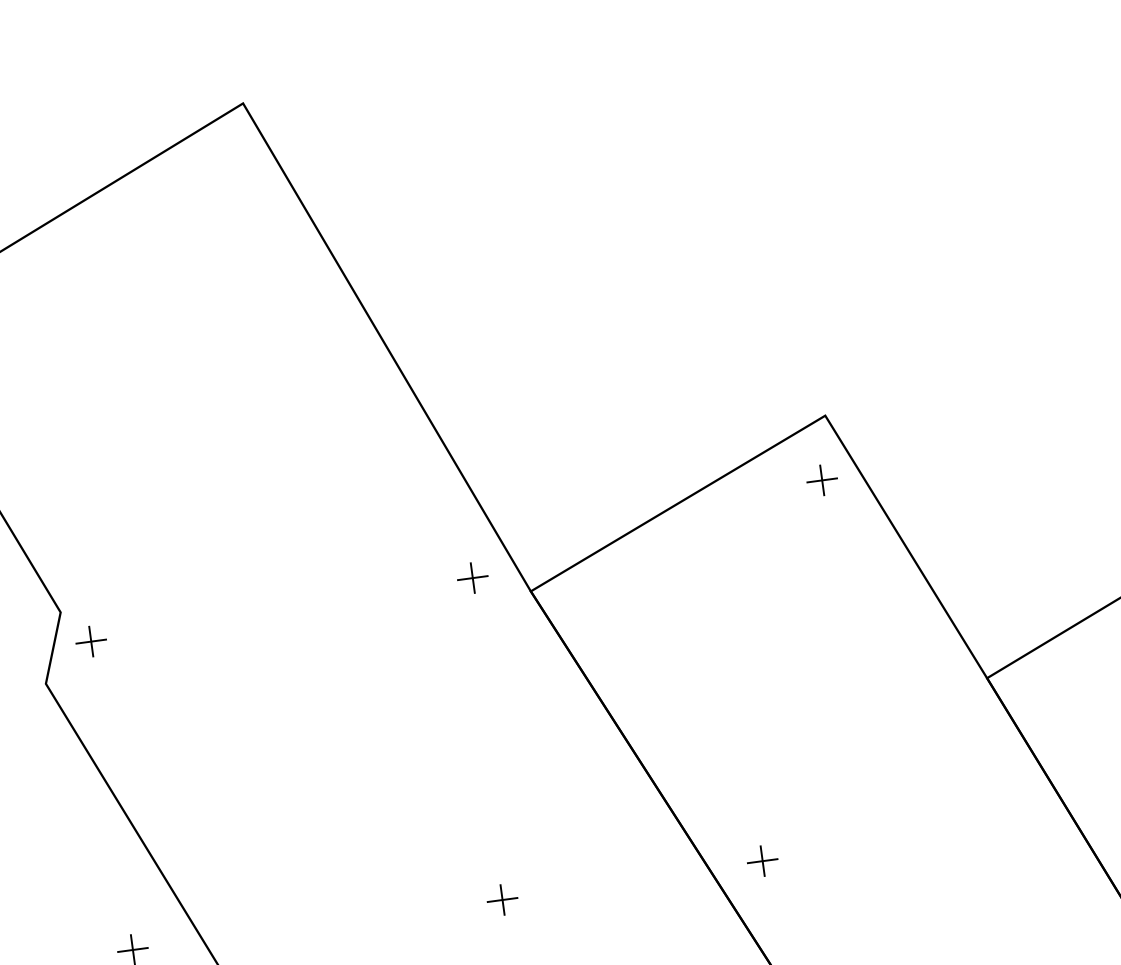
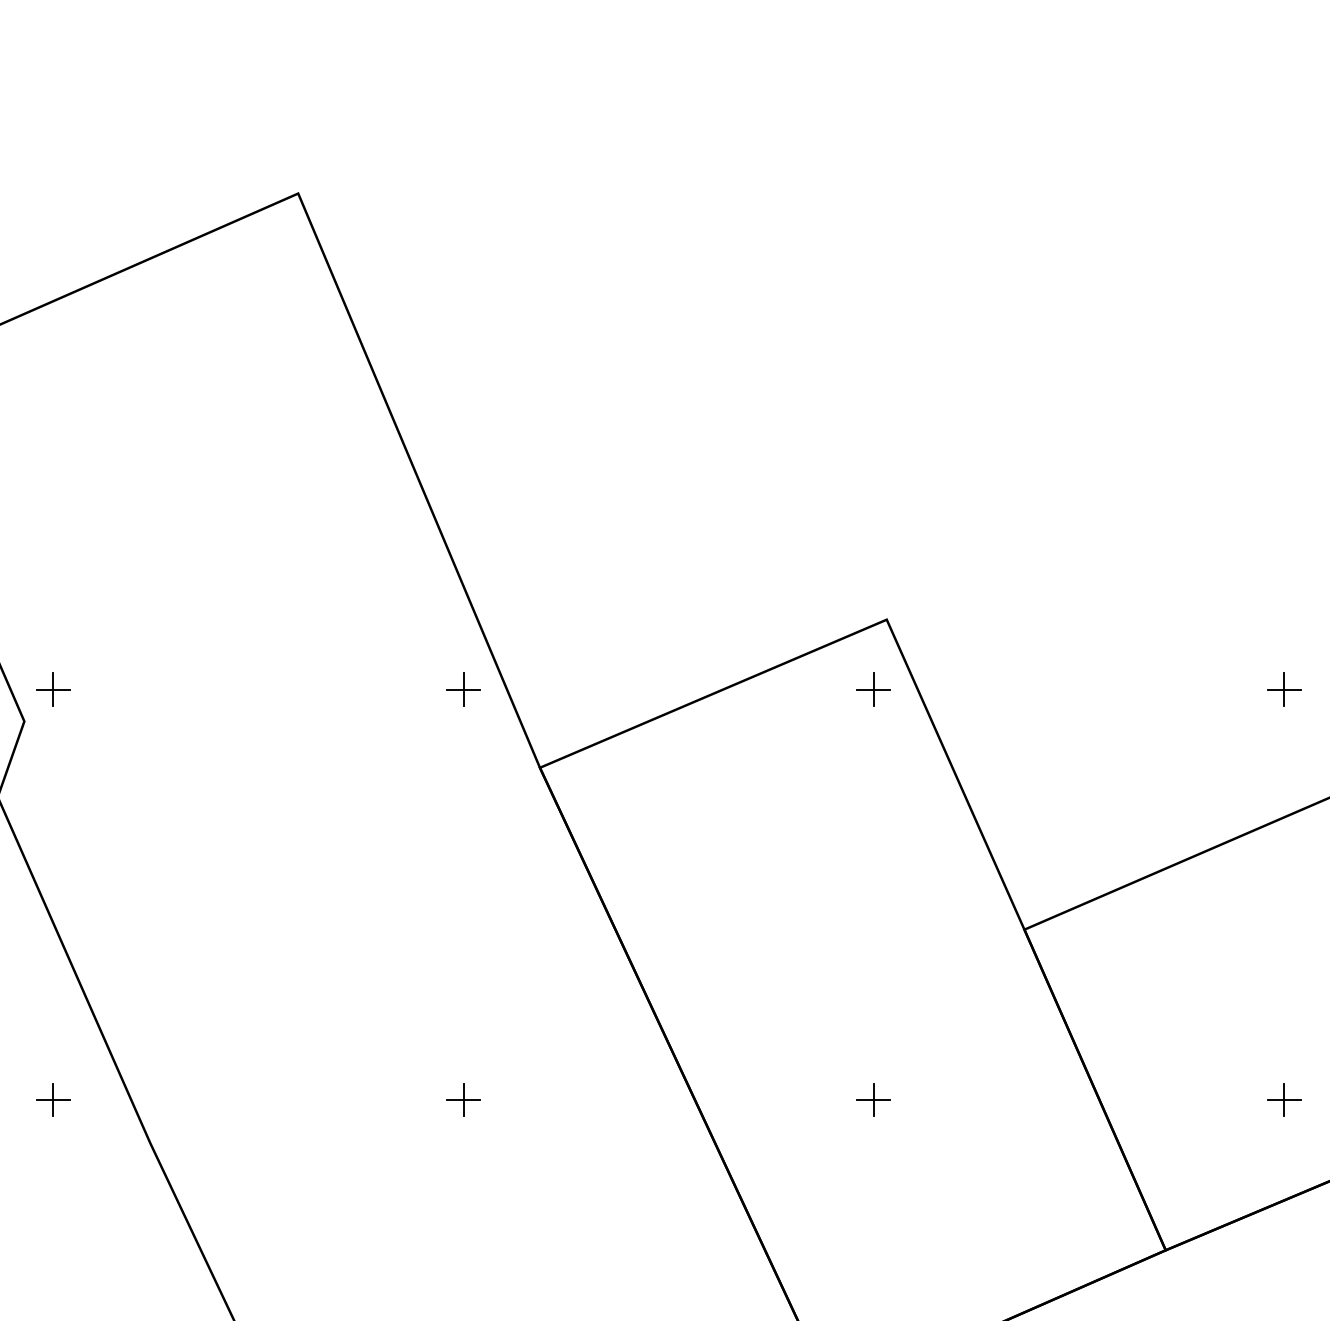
part: (472, 577) -> (463, 689), moved
part: (91, 641) -> (53, 689), moved
part: (762, 860) -> (873, 1099), moved

